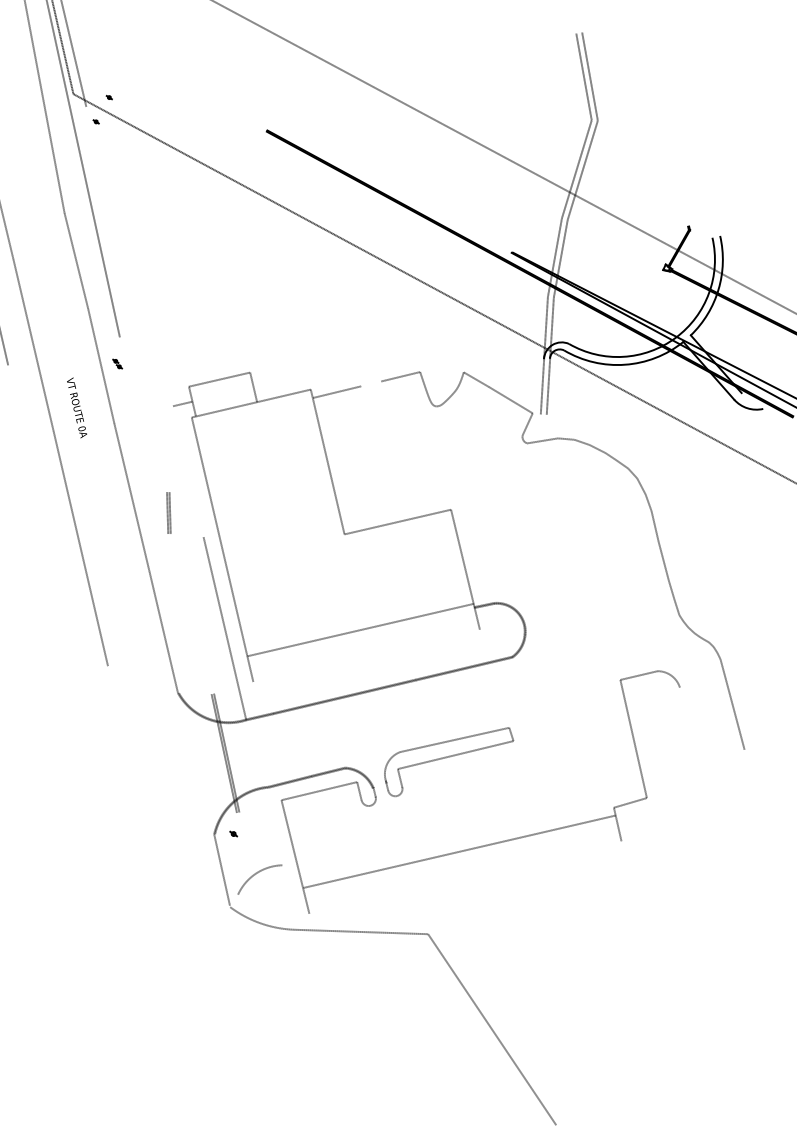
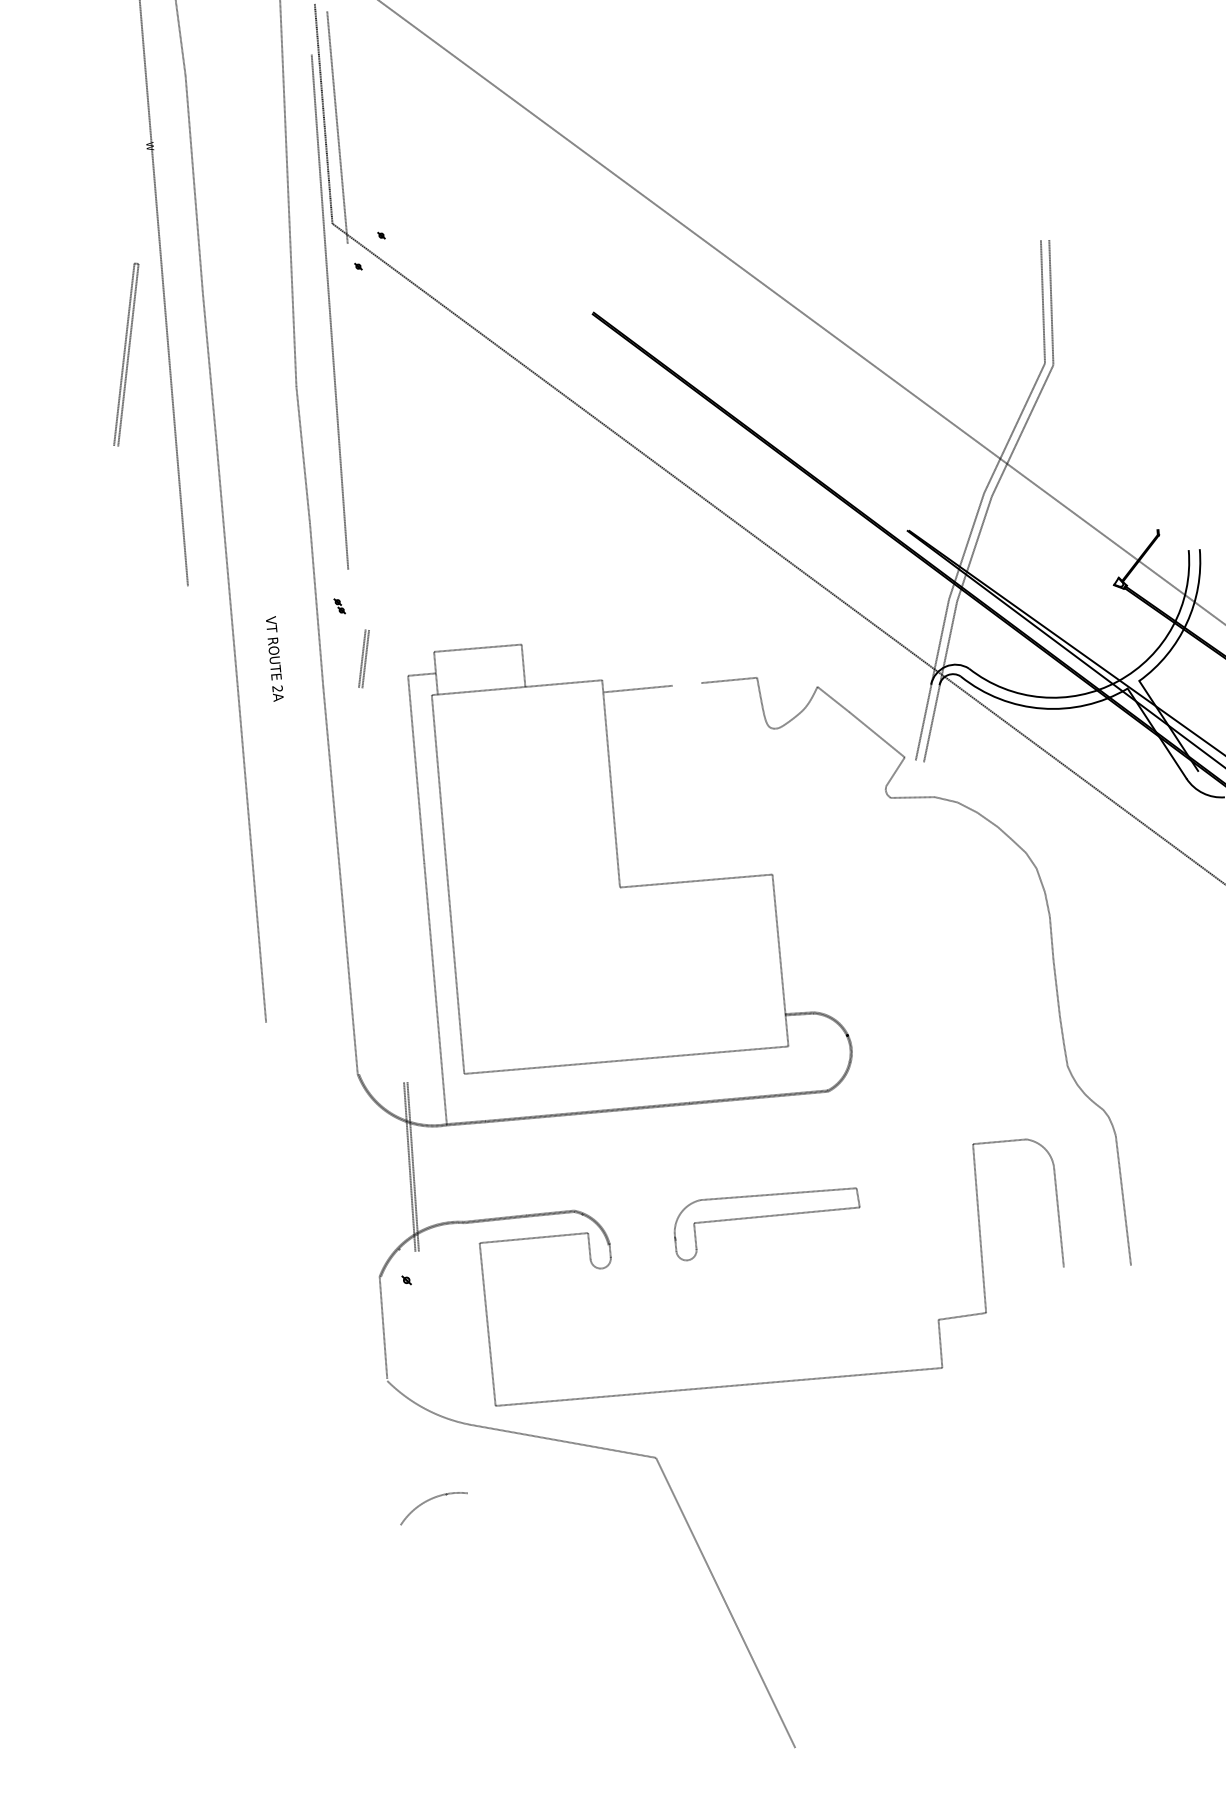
text: (81, 428) -> (277, 688), 0A -> 2A
line: (188, 471) -> (416, 769), added
part: (168, 512) -> (363, 658), moved
line: (360, 629) -> (626, 1059), moved
line: (688, 722) -> (1058, 1216), added
part: (448, 757) -> (766, 1217), moved
line: (459, 851) -> (718, 1386), moved
arc: (256, 874) -> (430, 1500), moved

